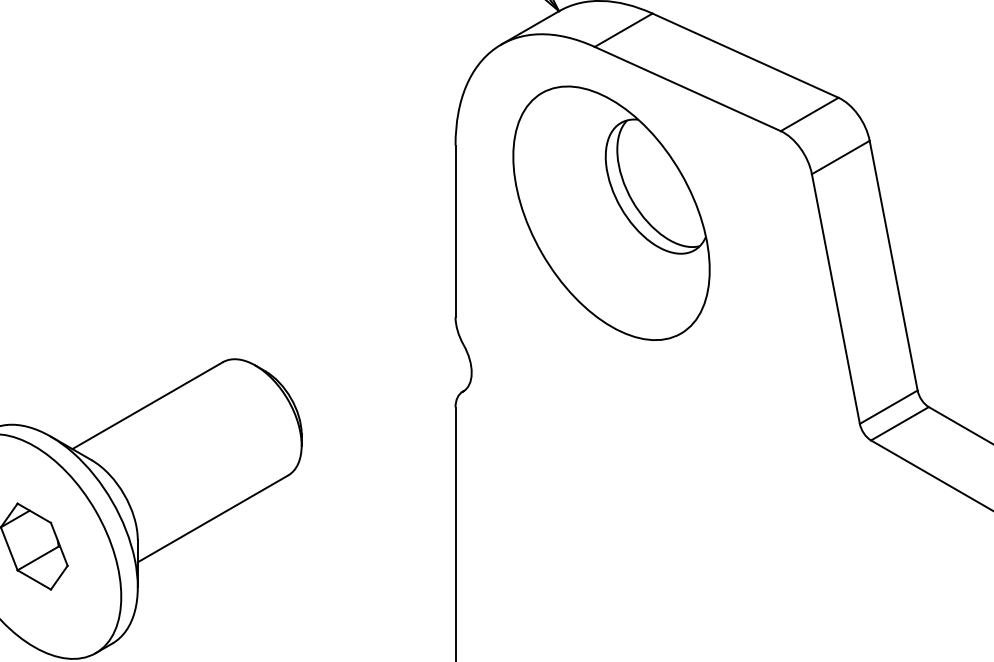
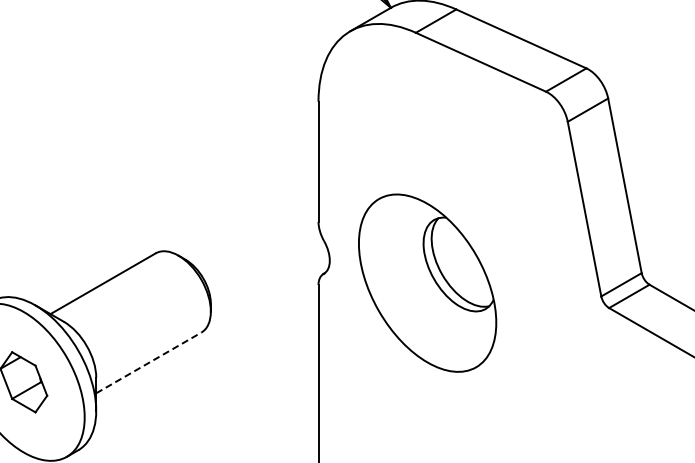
part: (611, 212) -> (427, 282), moved
line: (212, 518) -> (148, 362), solid -> dashed

